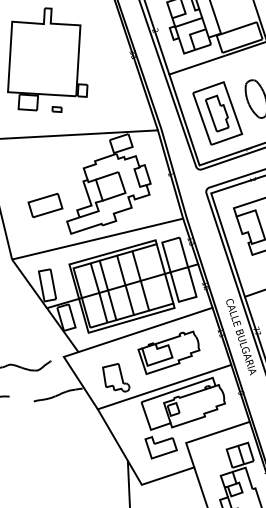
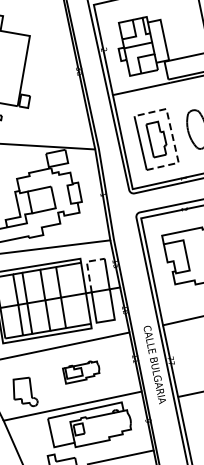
line: (232, 108) -> (172, 136), solid -> dashed
line: (163, 247) -> (87, 266), solid -> dashed
part: (168, 352) -> (80, 372), size x0.6

